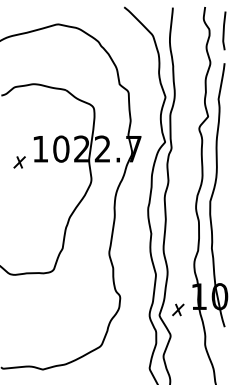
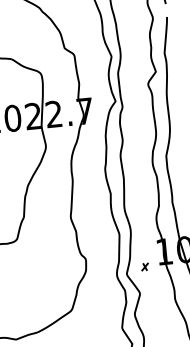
part: (178, 309) -> (145, 266), size x0.6

